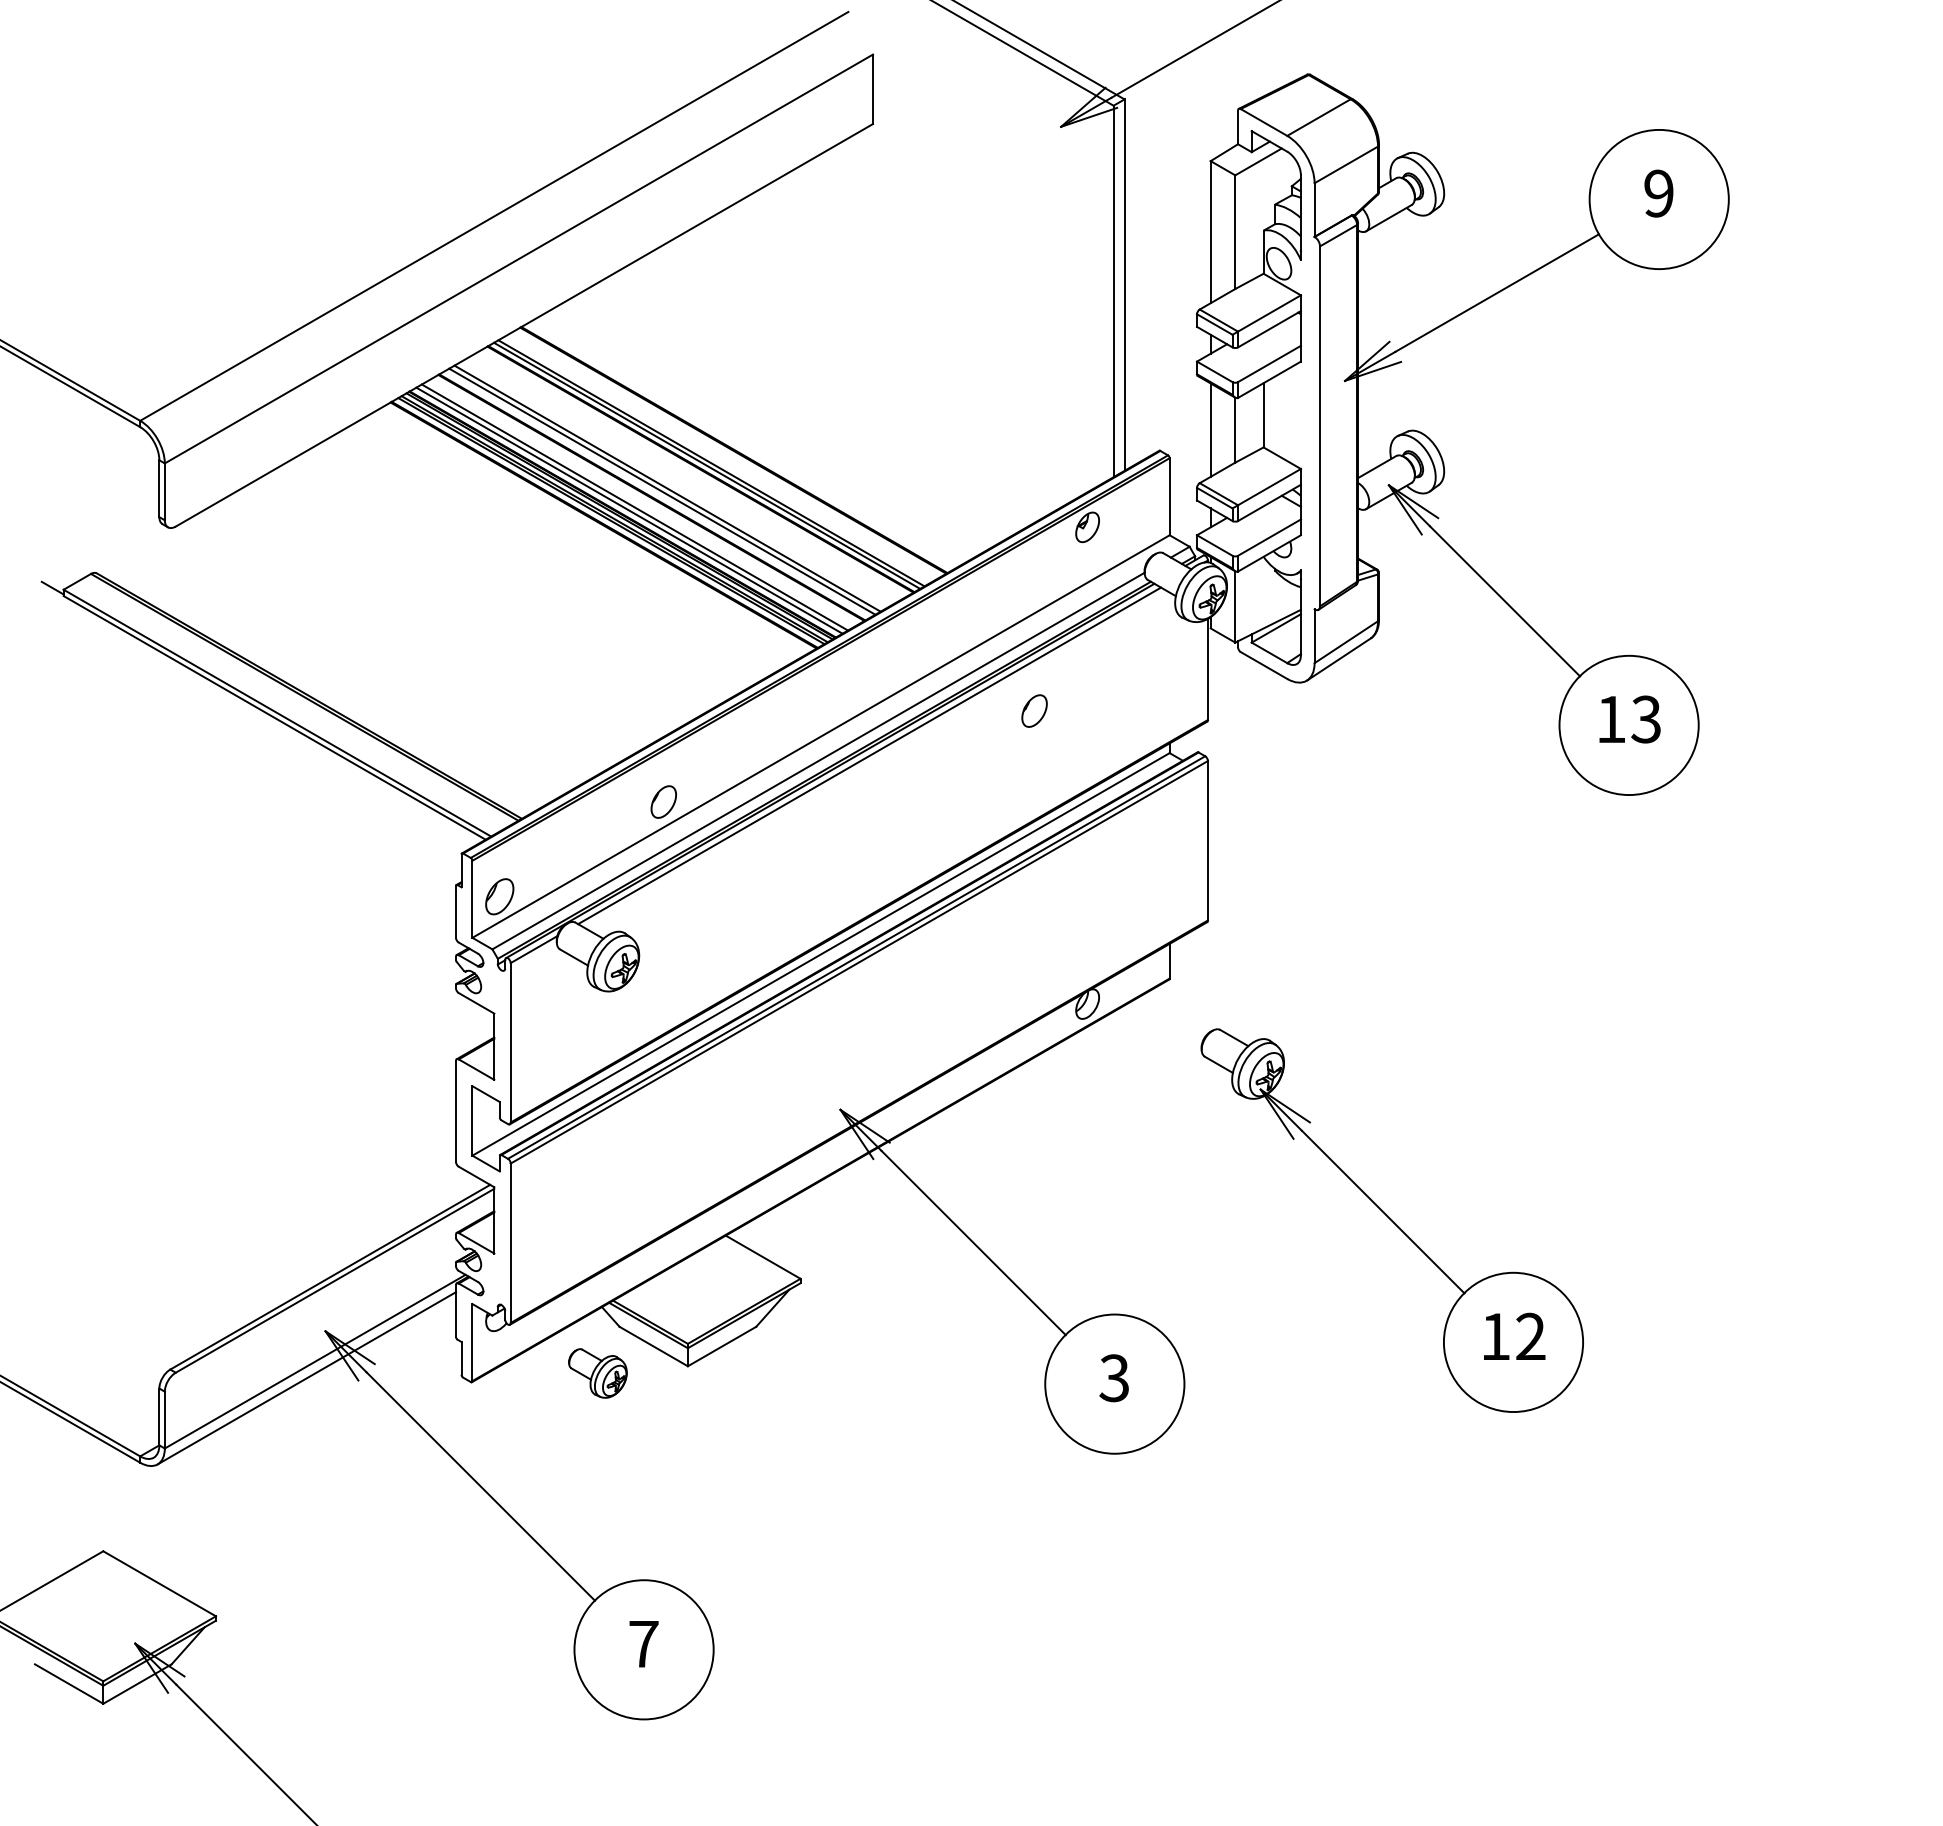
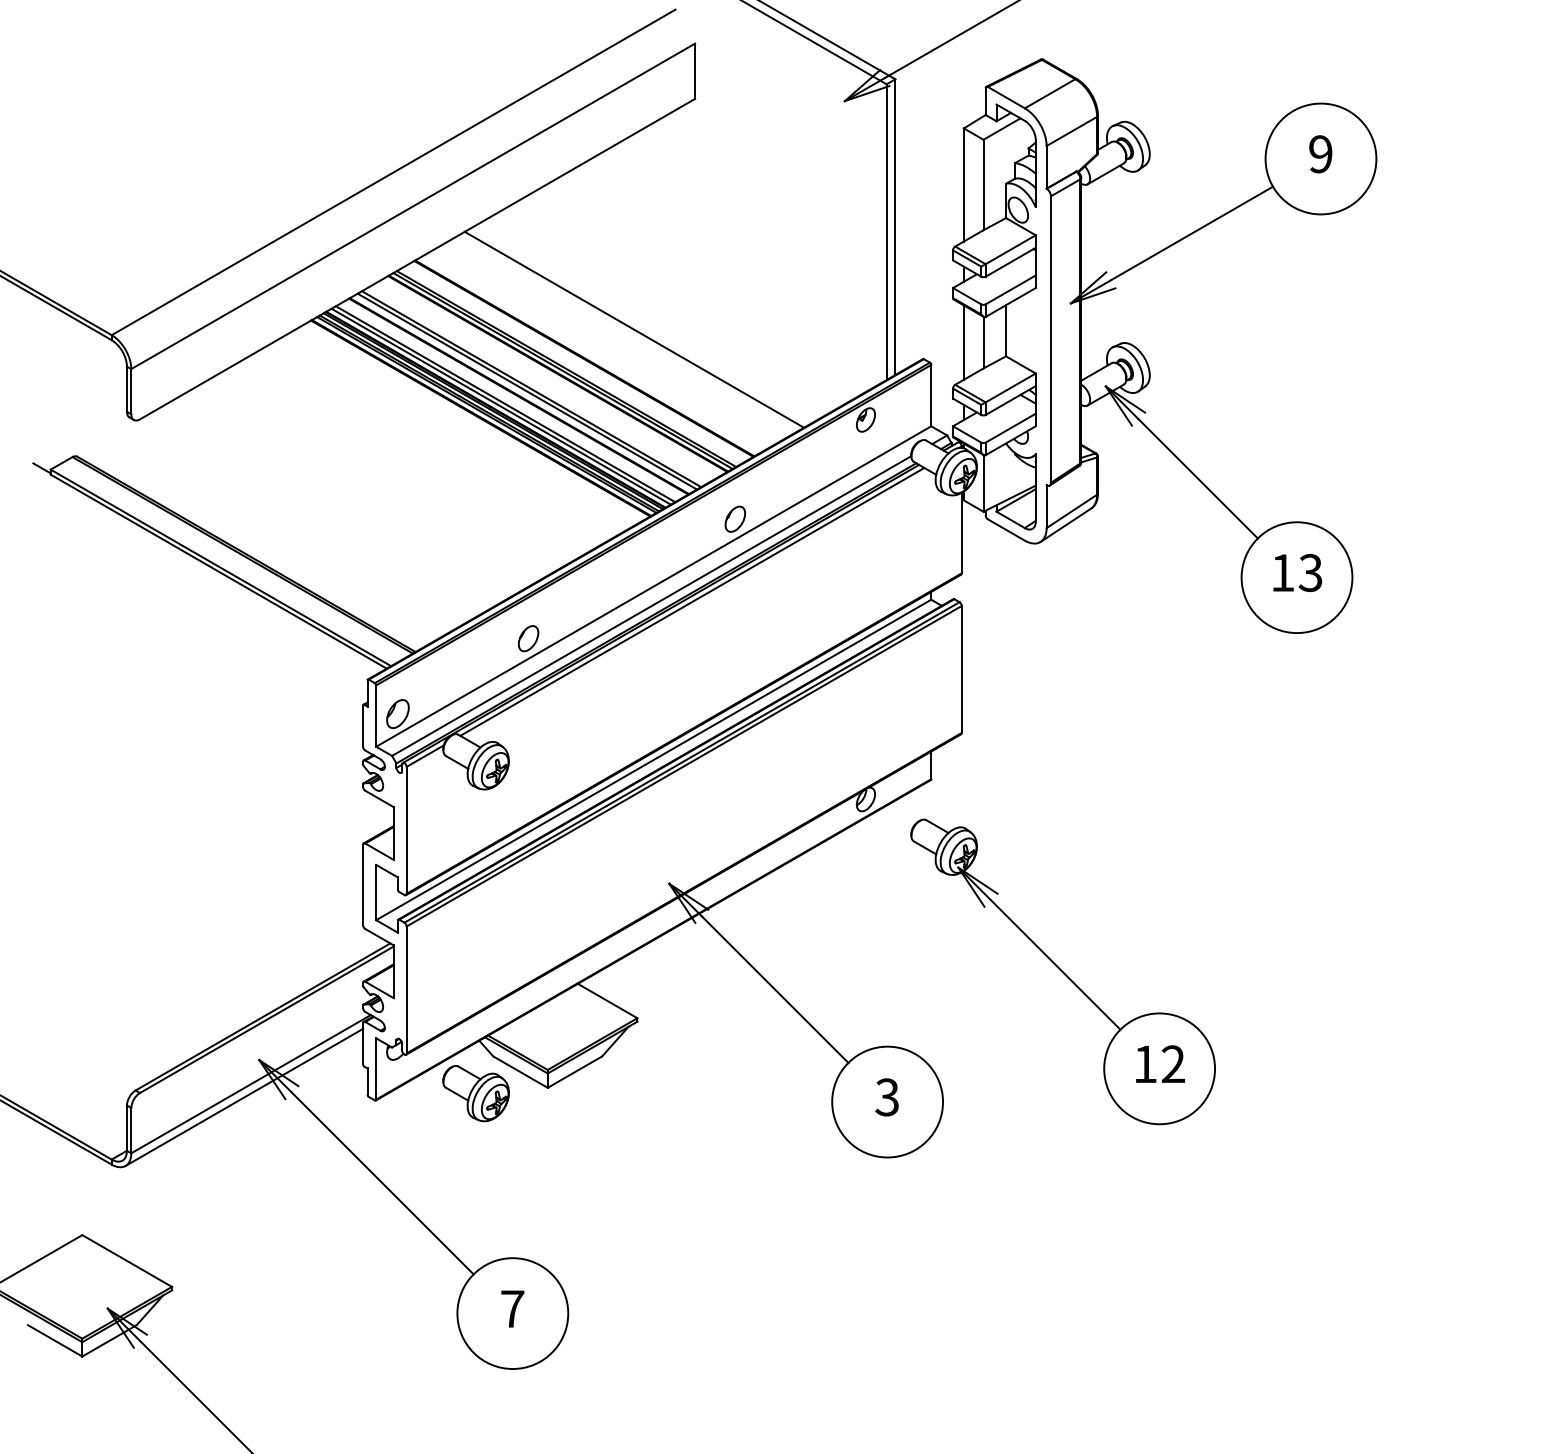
line: (796, 414) -> (634, 330), added
part: (1034, 710) -> (735, 518), moved
part: (1391, 1220) -> (1062, 971), moved
part: (597, 1373) -> (475, 1093), size x1.43

